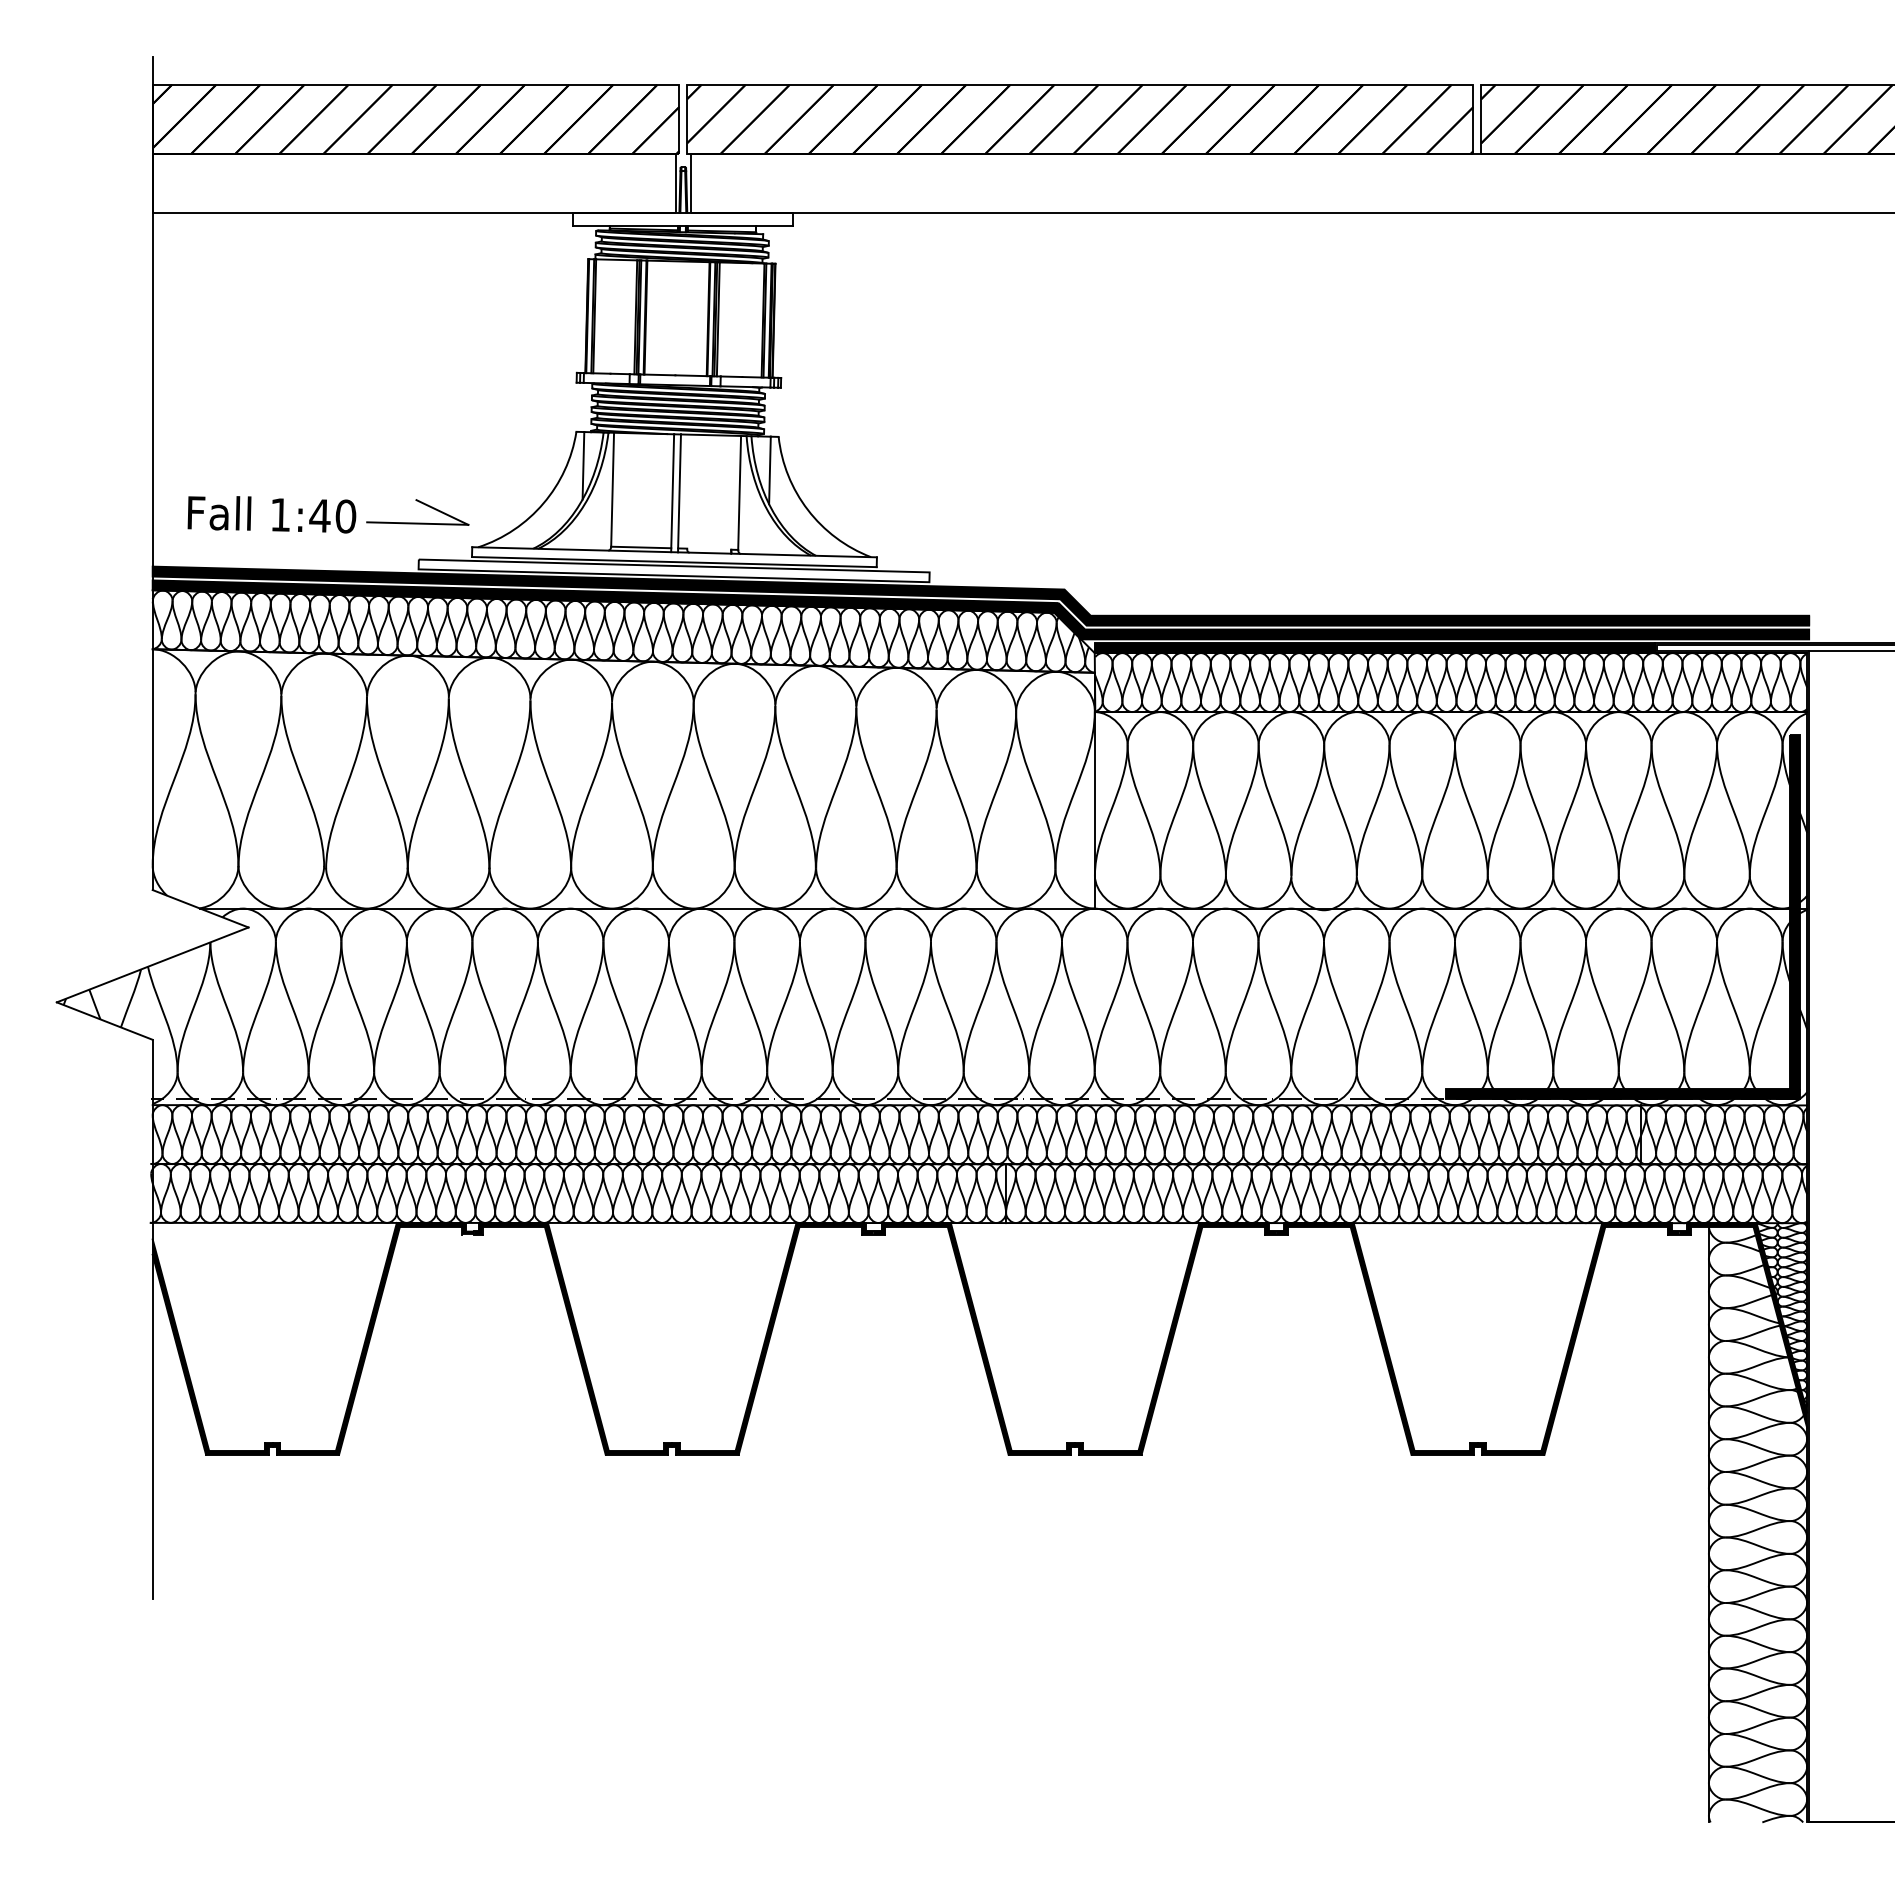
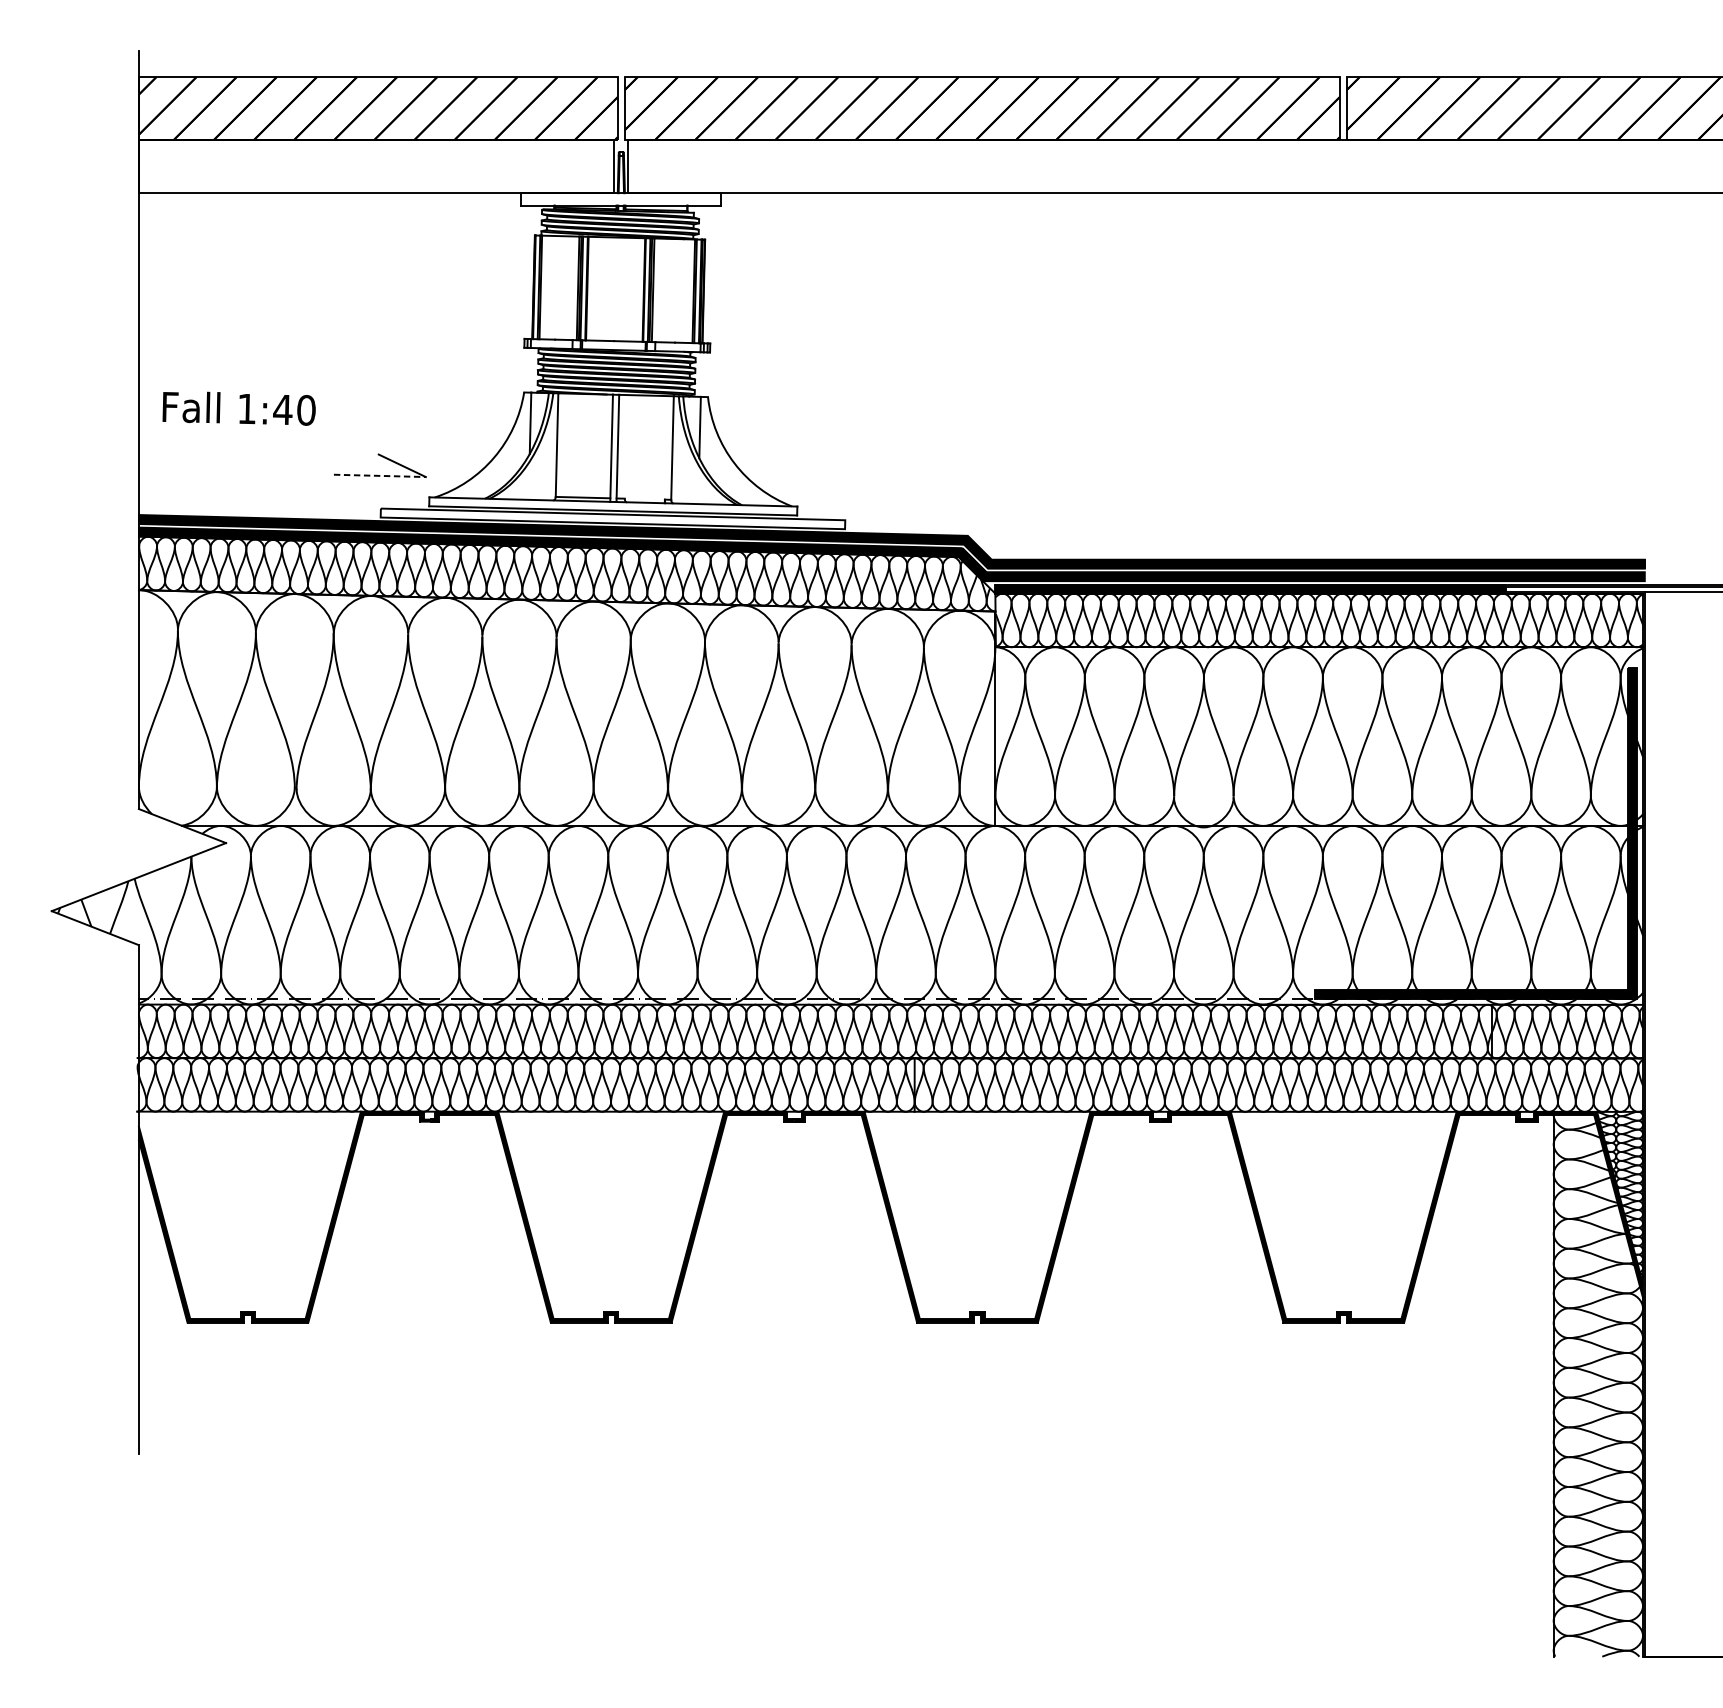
text: (271, 514) -> (238, 408), moved
line: (417, 523) -> (379, 475), solid -> dashed

